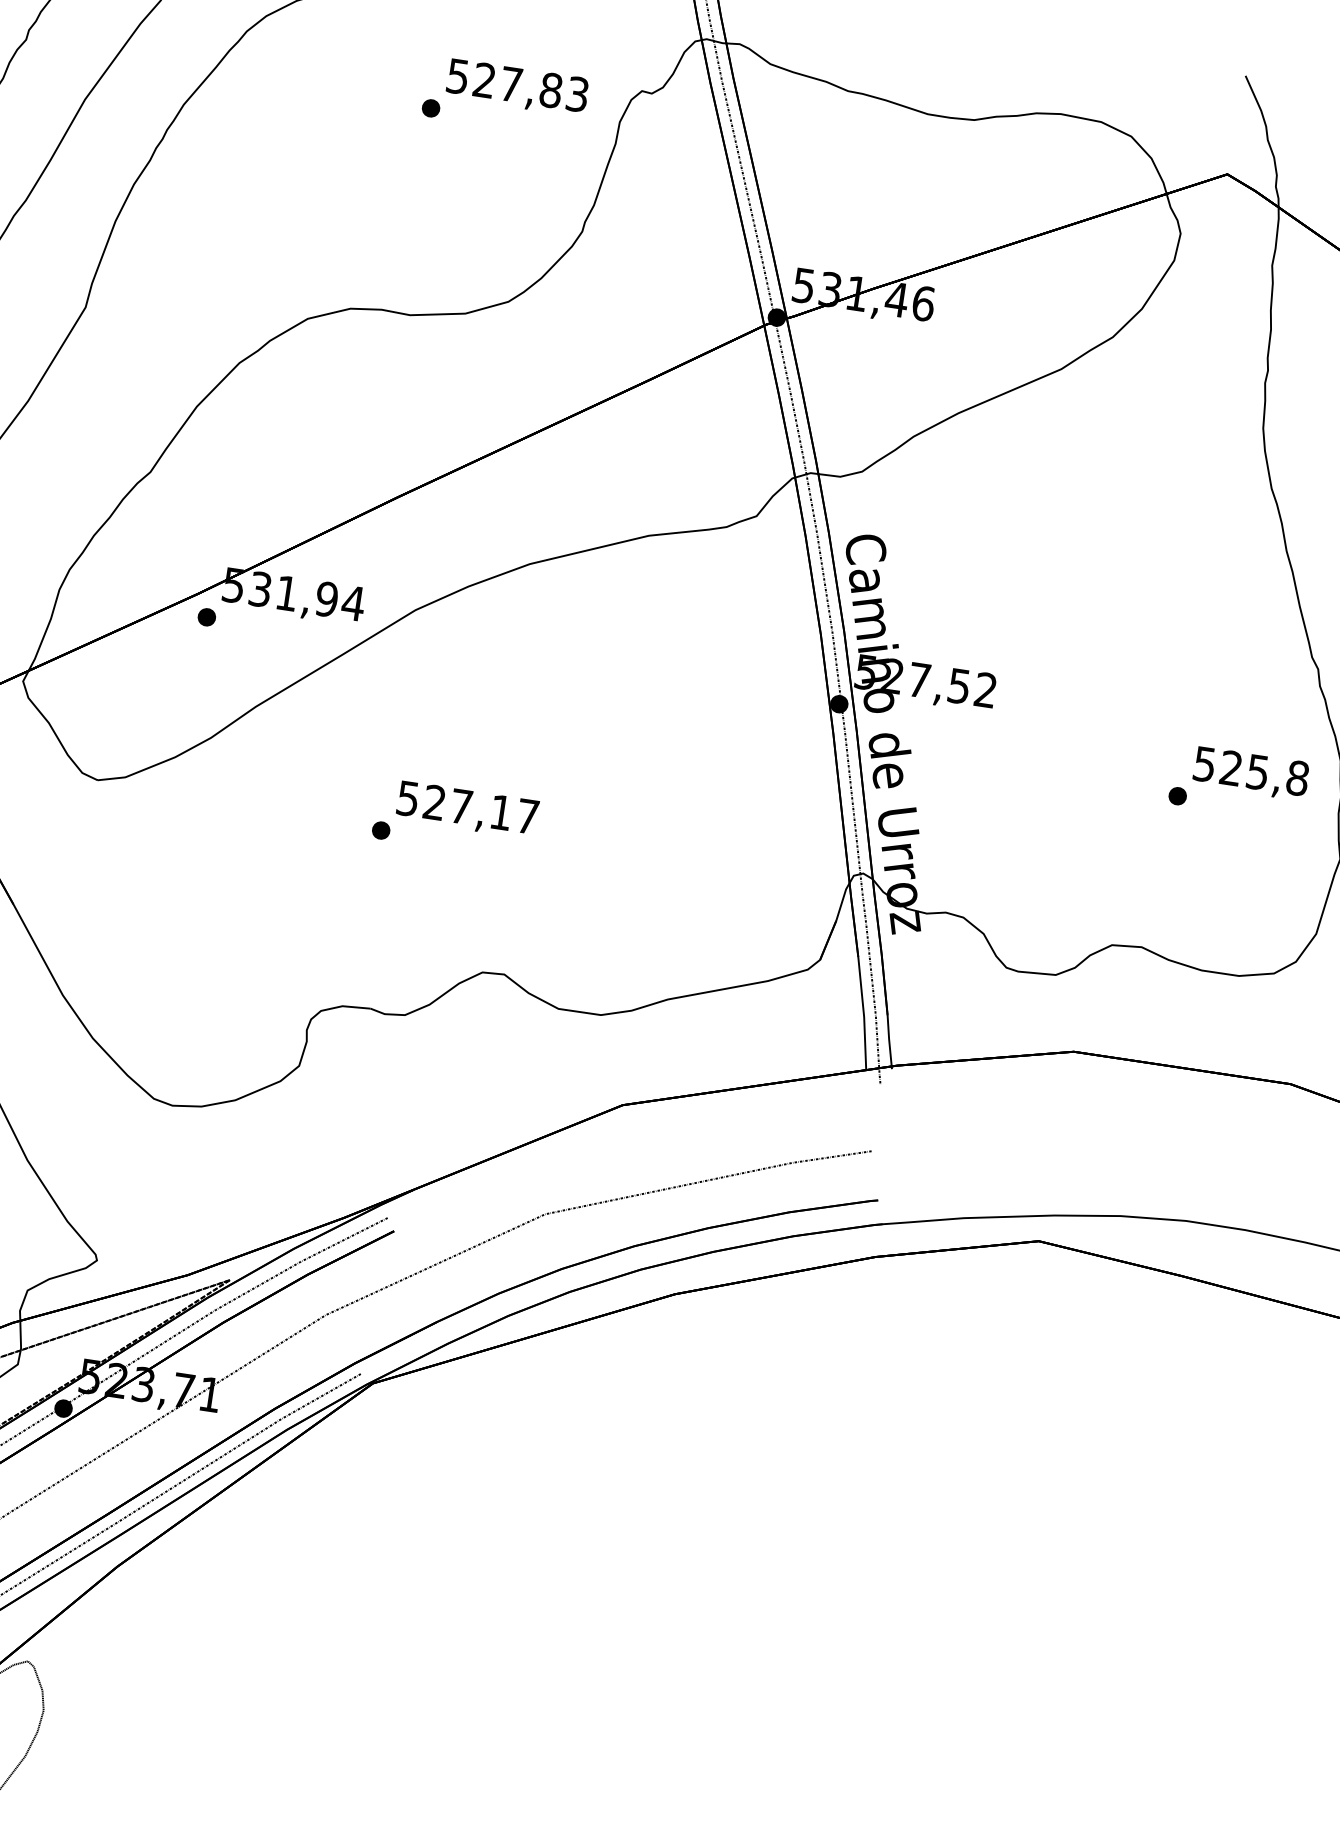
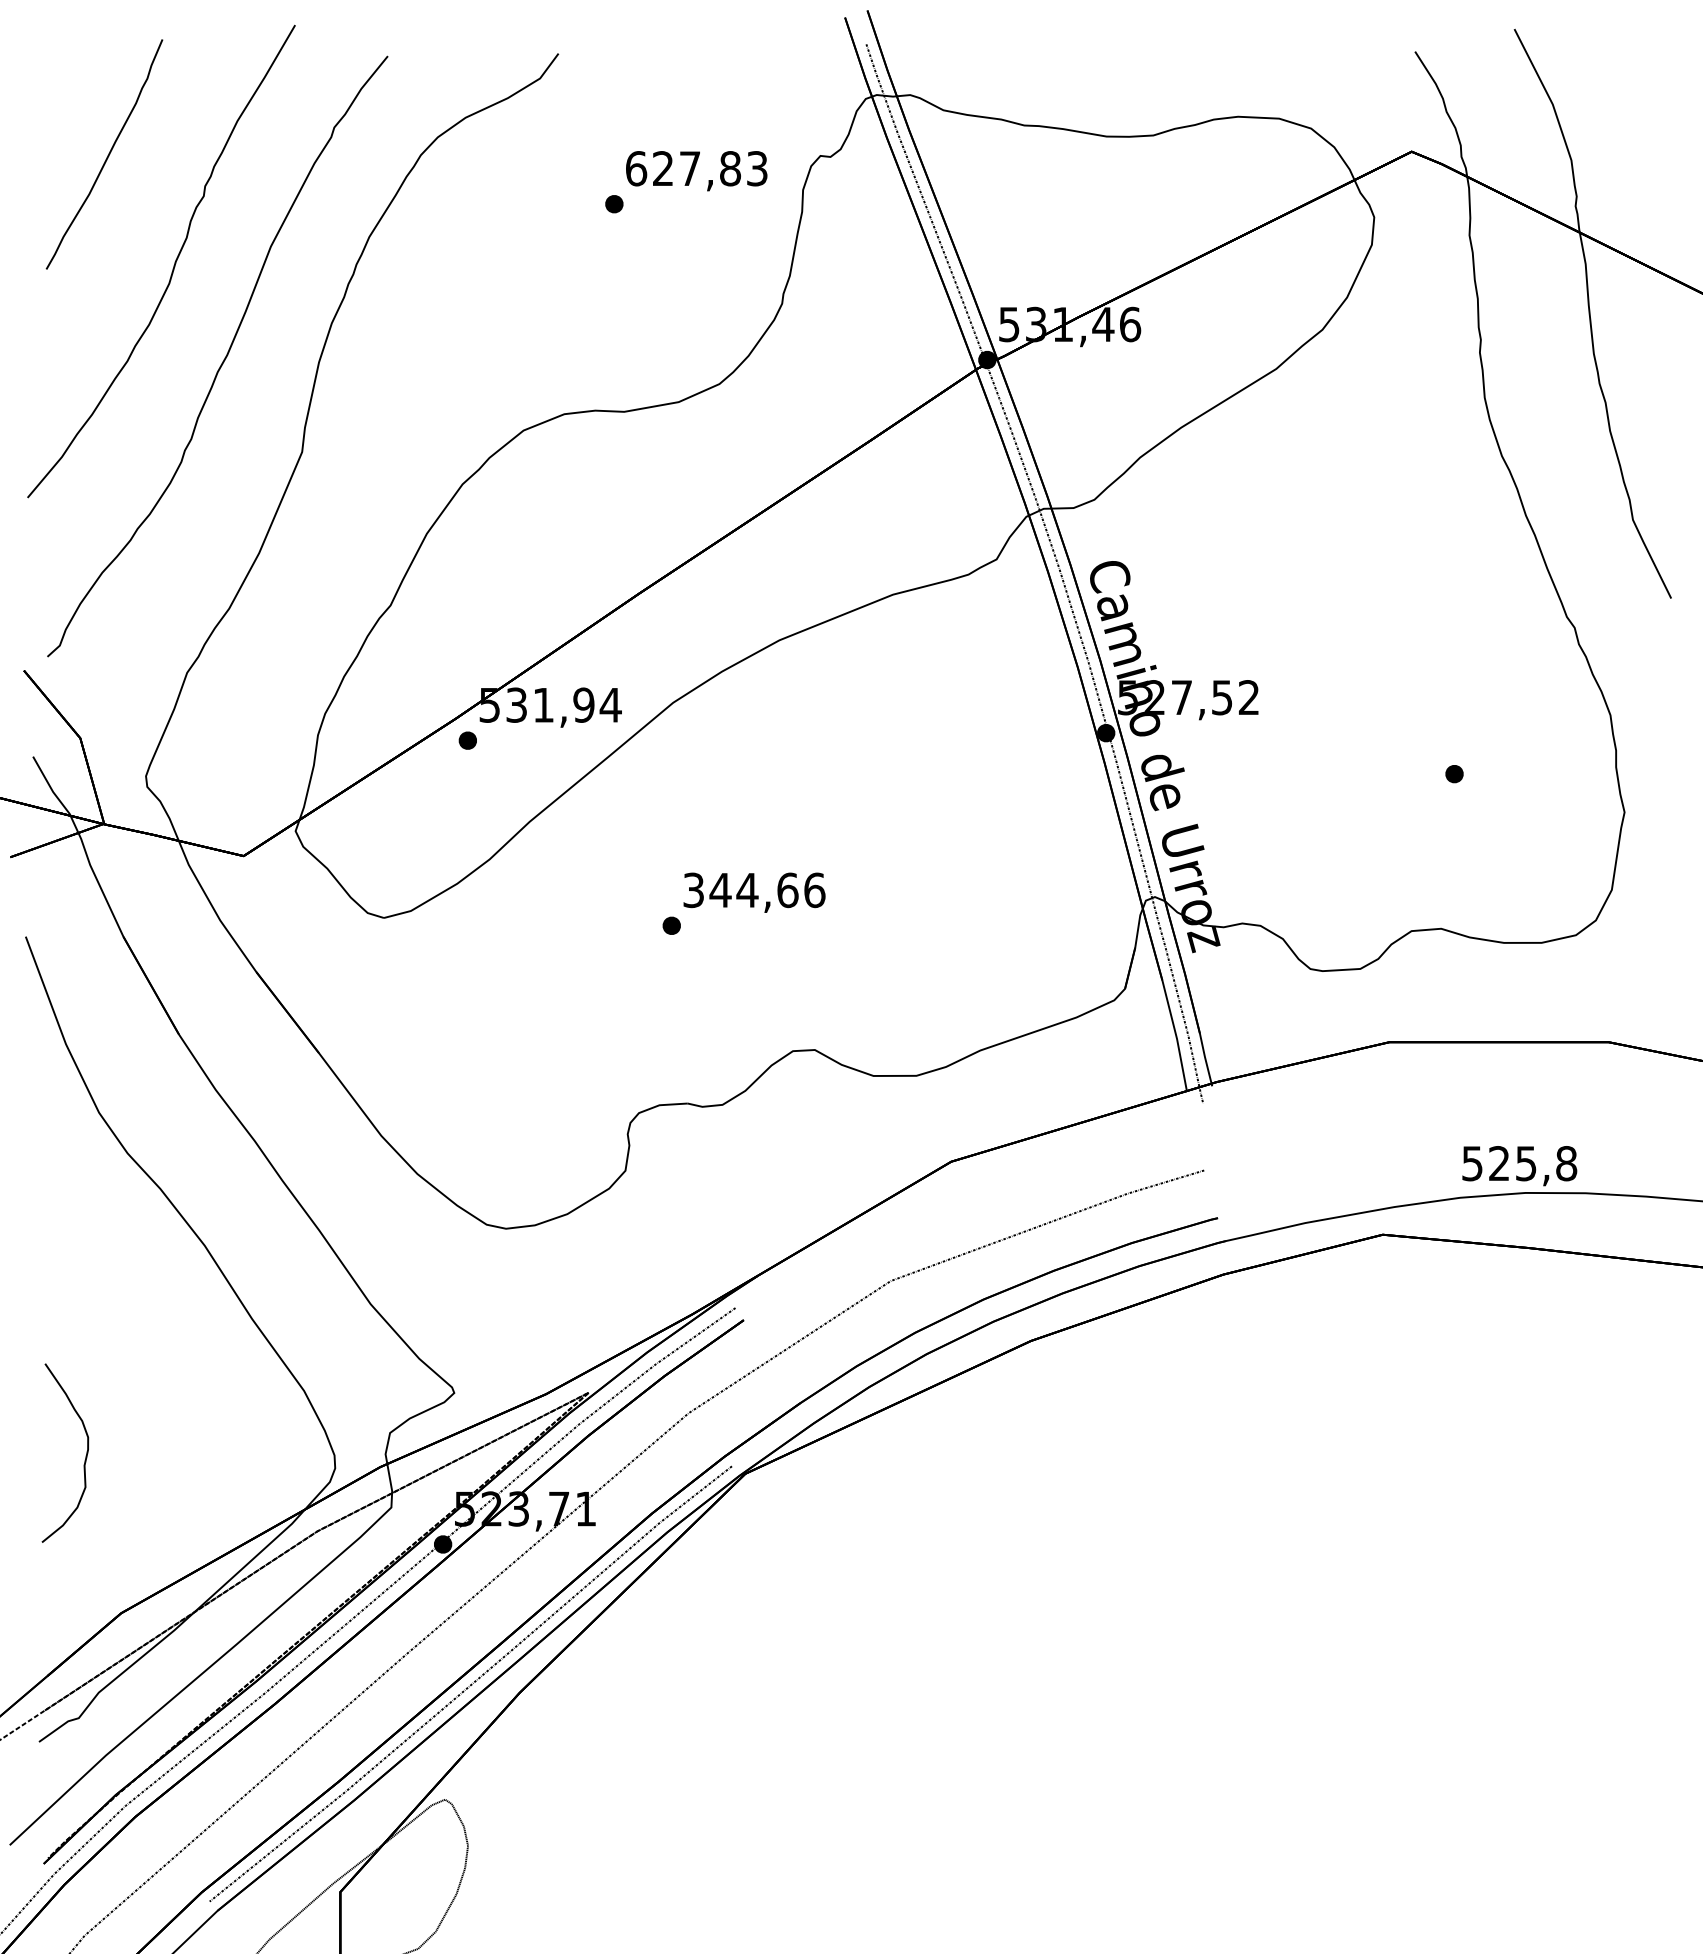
text: (458, 76) -> (636, 168), 527,83 -> 627,83
text: (1250, 774) -> (1519, 1166), moved
text: (468, 807) -> (754, 890), 527,17 -> 344,66

